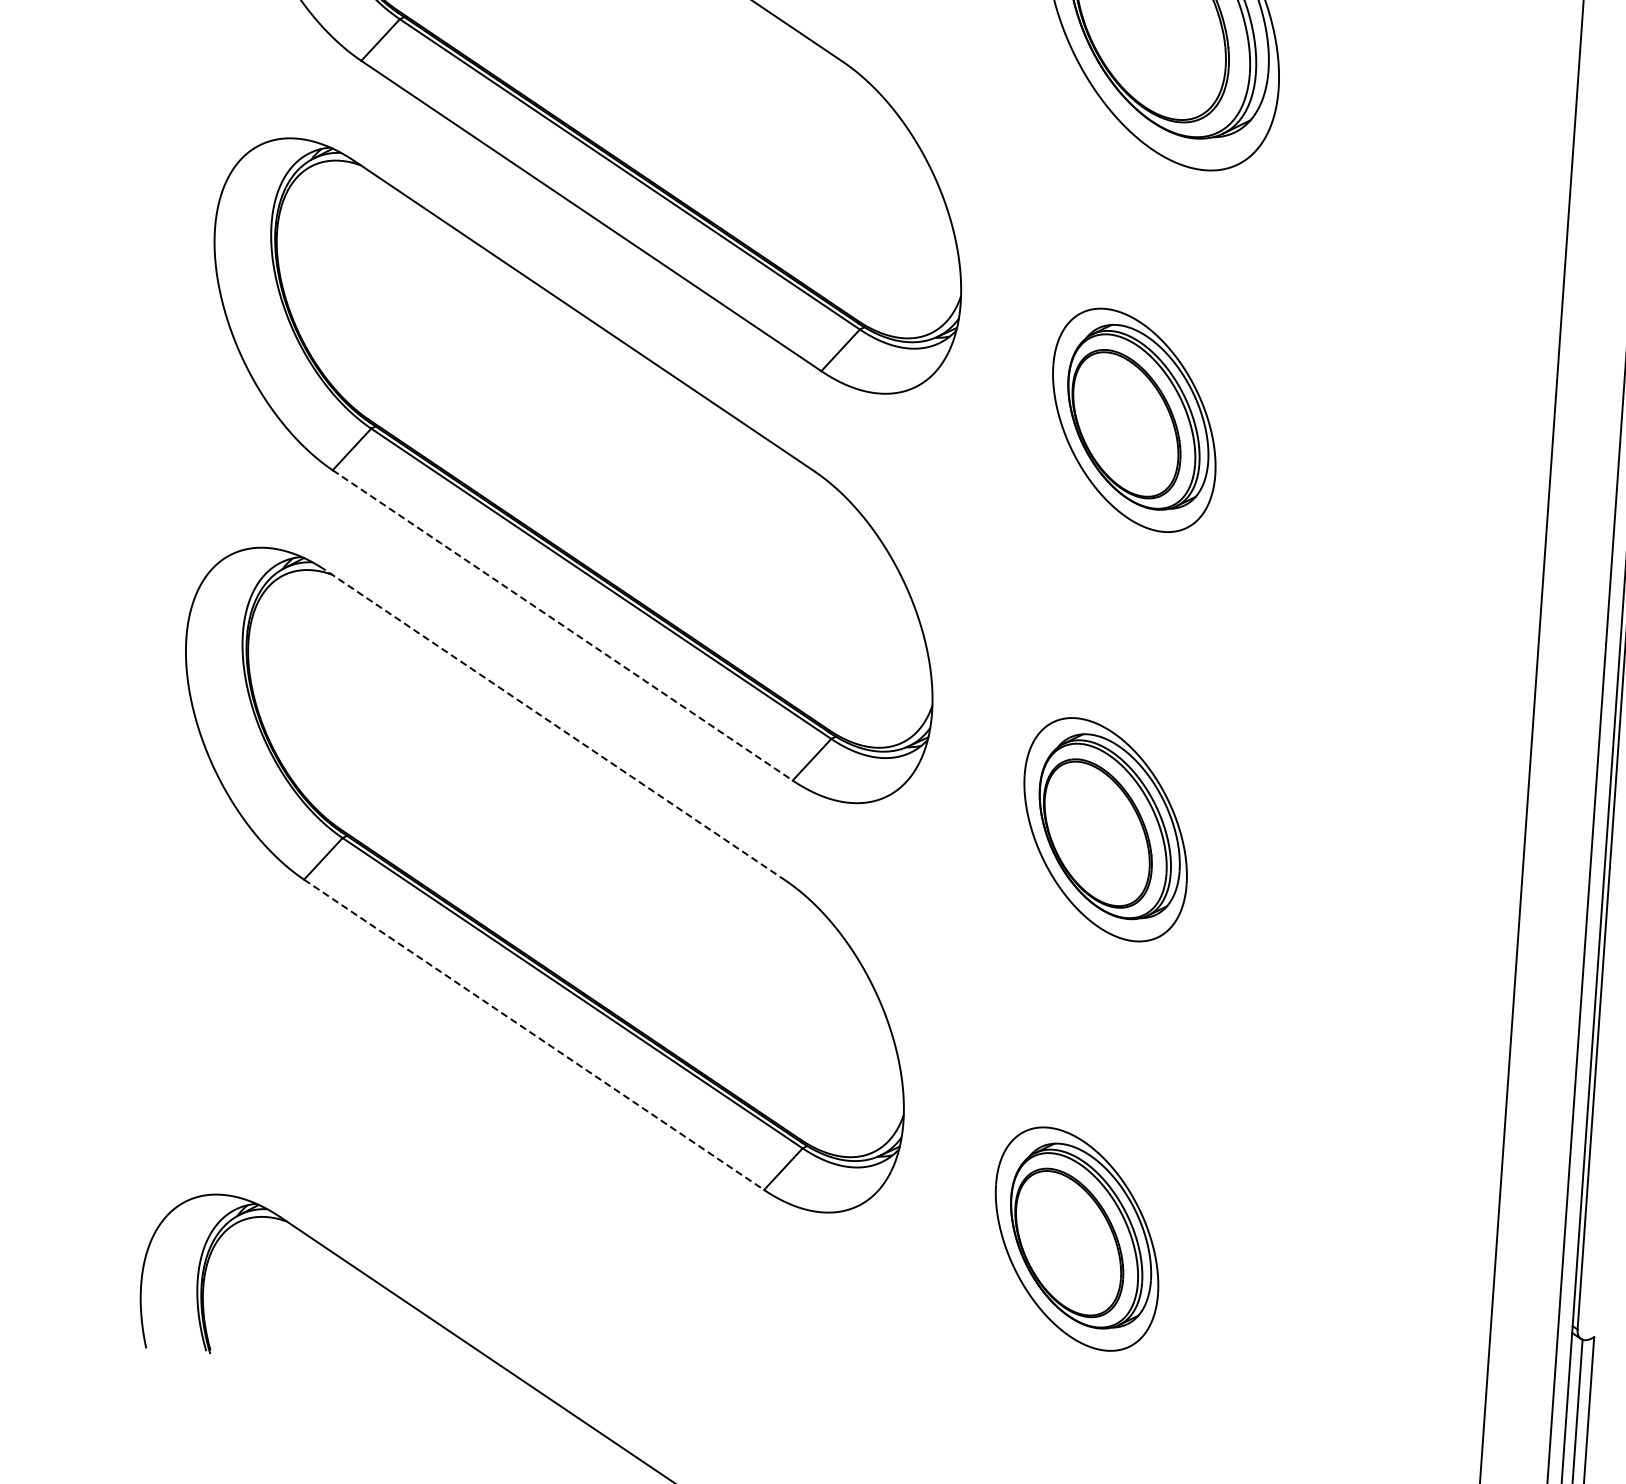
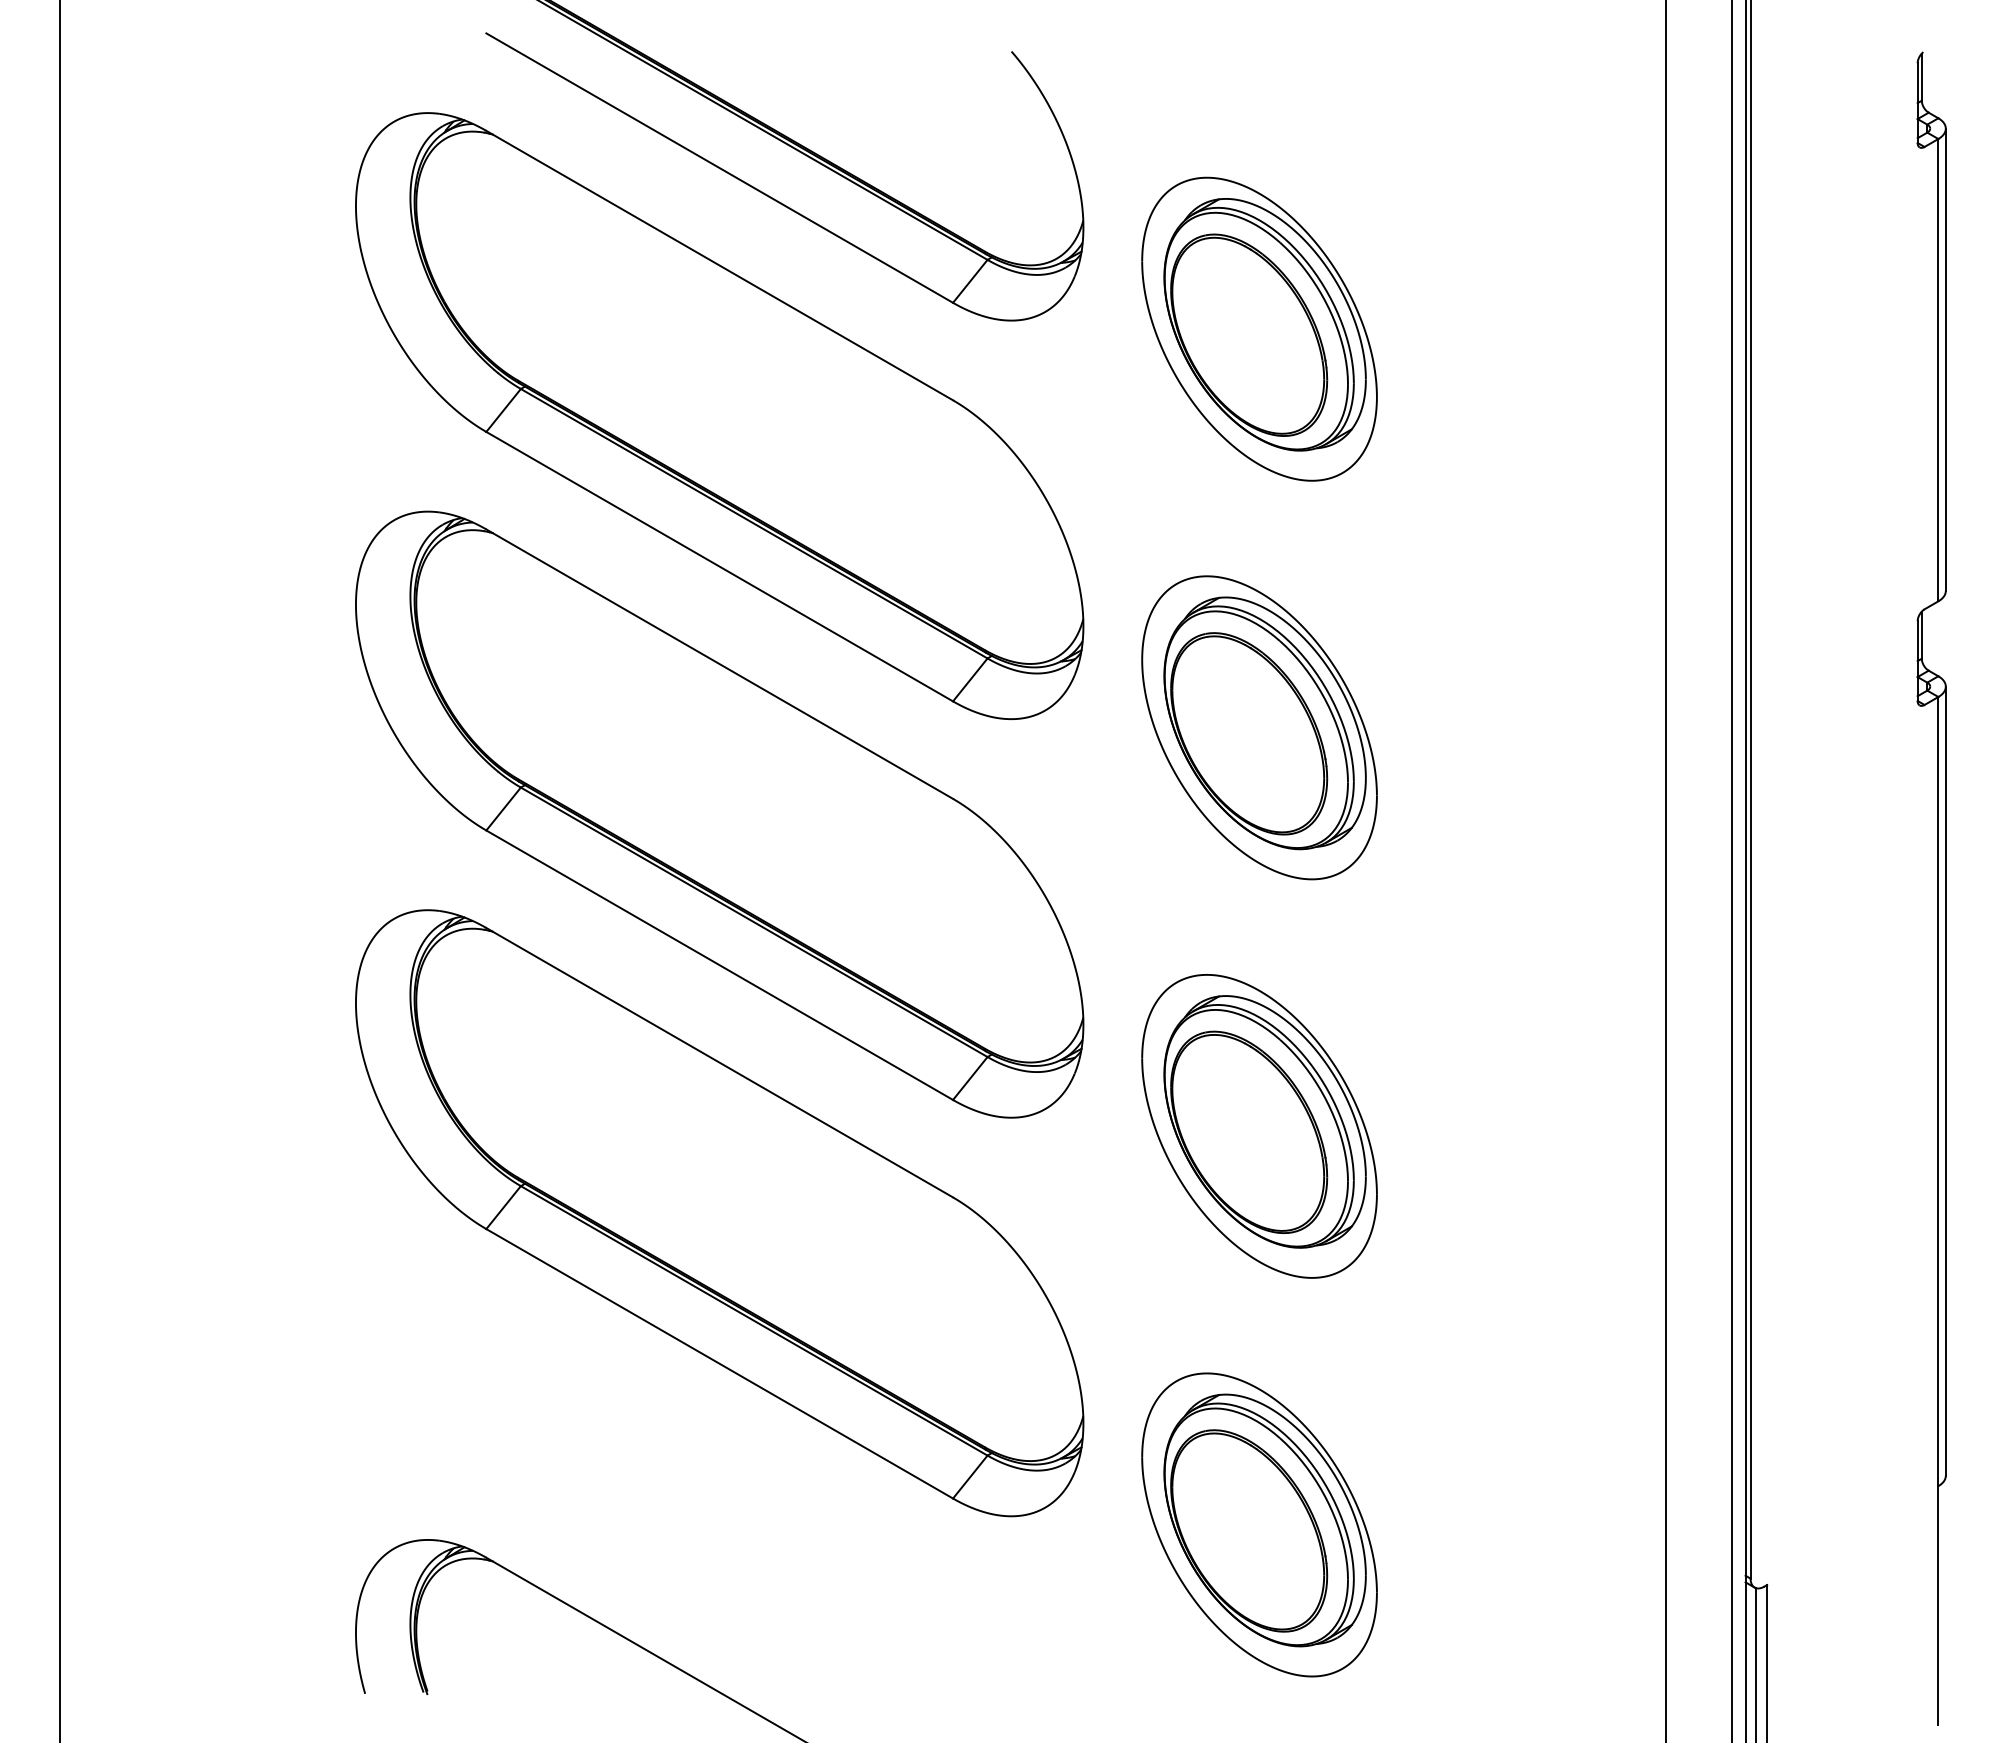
part: (1134, 419) -> (1259, 727), size x1.43
line: (563, 625) -> (720, 965), dashed -> solid
line: (555, 725) -> (719, 1062), dashed -> solid
part: (1105, 829) -> (1259, 1126), size x1.43
line: (534, 1035) -> (720, 1364), dashed -> solid
part: (1077, 1238) -> (1259, 1524), size x1.43

